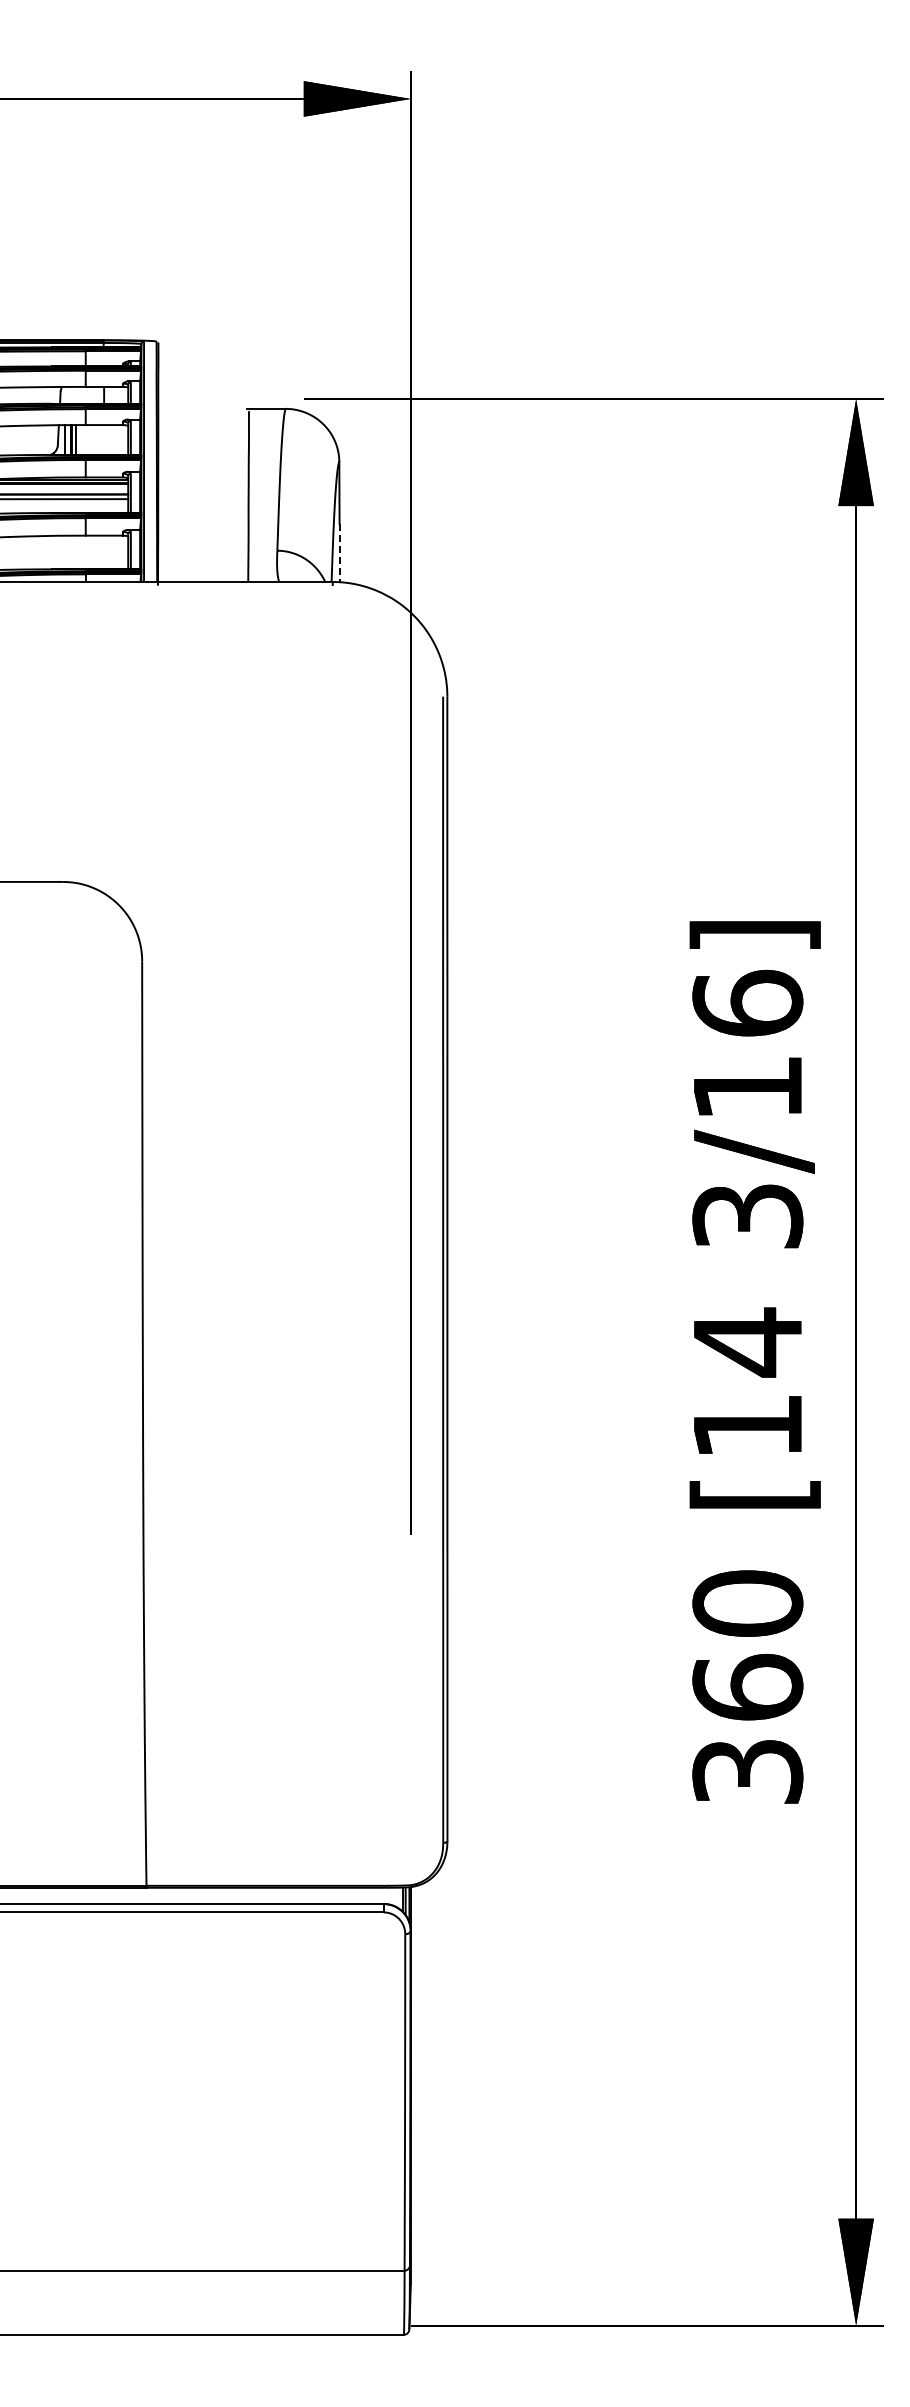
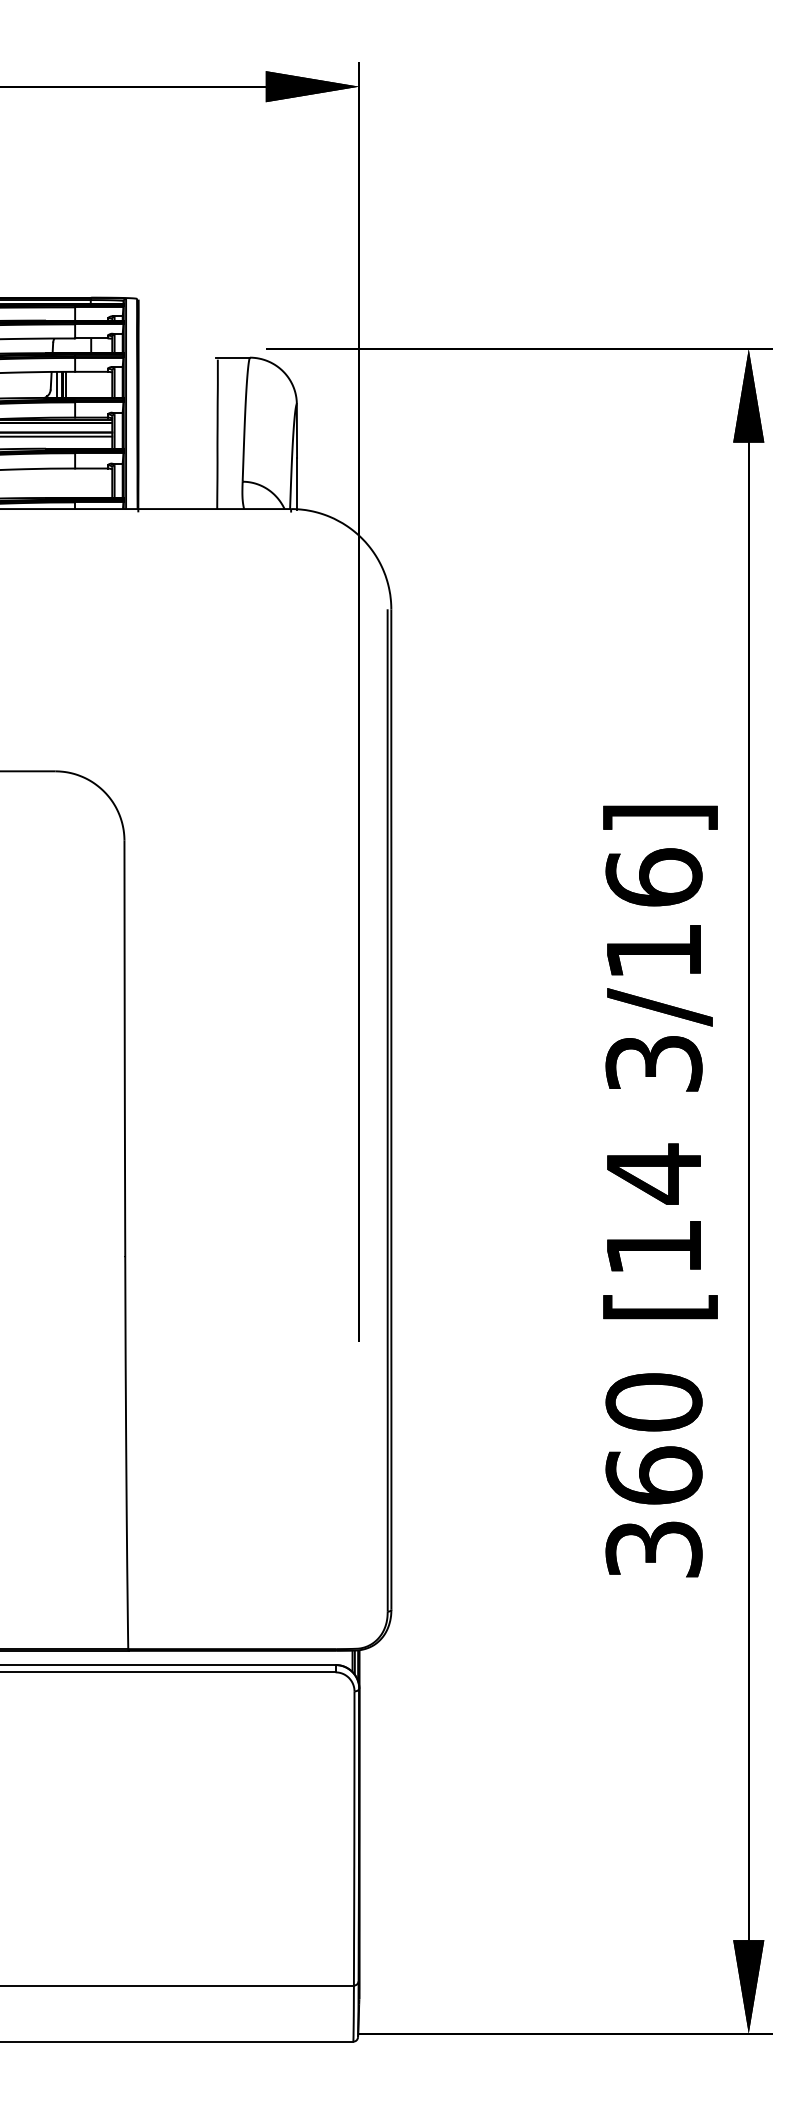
line: (339, 553) -> (297, 484), dashed -> solid

